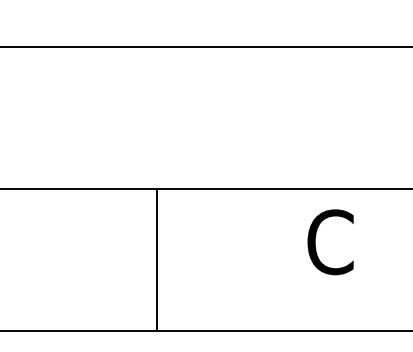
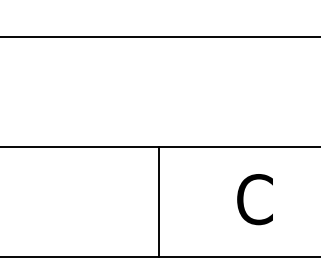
text: (329, 242) -> (254, 199), moved
line: (157, 260) -> (159, 202), moved

